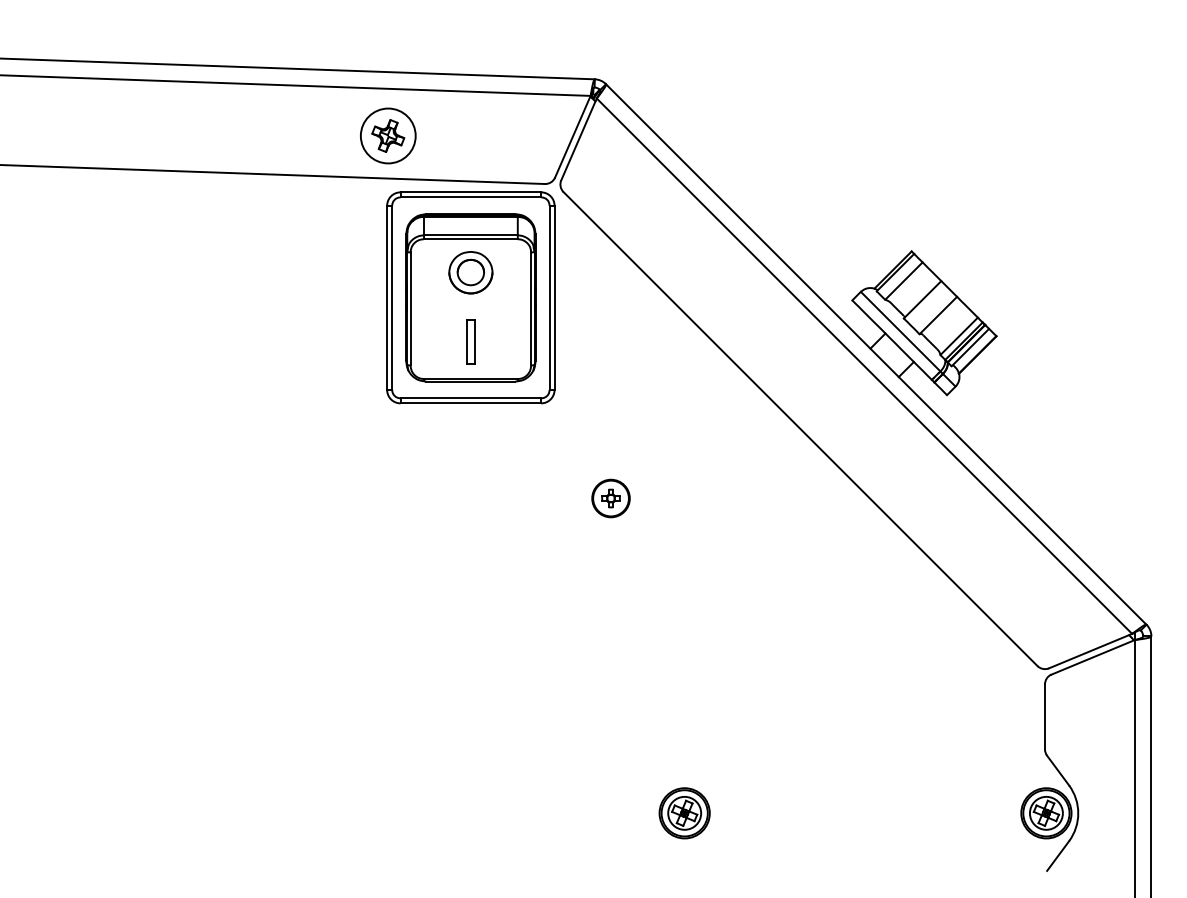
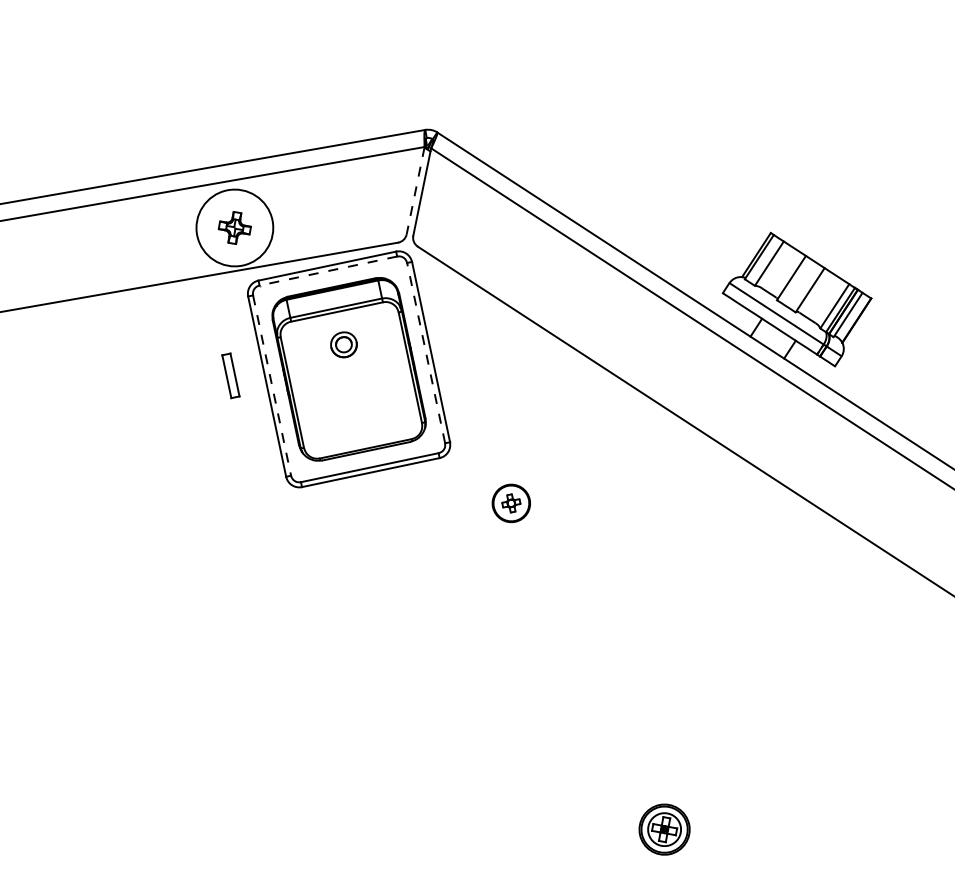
circle: (387, 135) -> (234, 227), size x1.4
line: (572, 136) -> (415, 190), solid -> dashed
line: (470, 197) -> (328, 271), solid -> dashed
part: (470, 272) -> (343, 344), size x0.6
line: (549, 297) -> (425, 352), solid -> dashed
line: (392, 298) -> (272, 386), solid -> dashed
part: (470, 341) -> (230, 375), moved
part: (610, 498) -> (510, 503), moved

